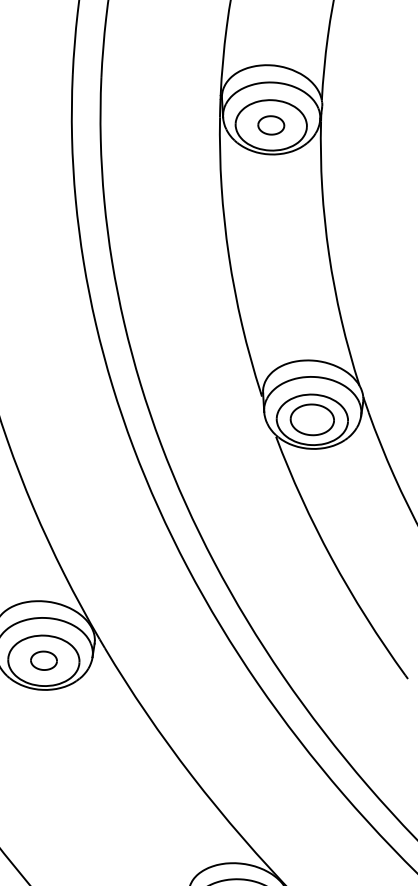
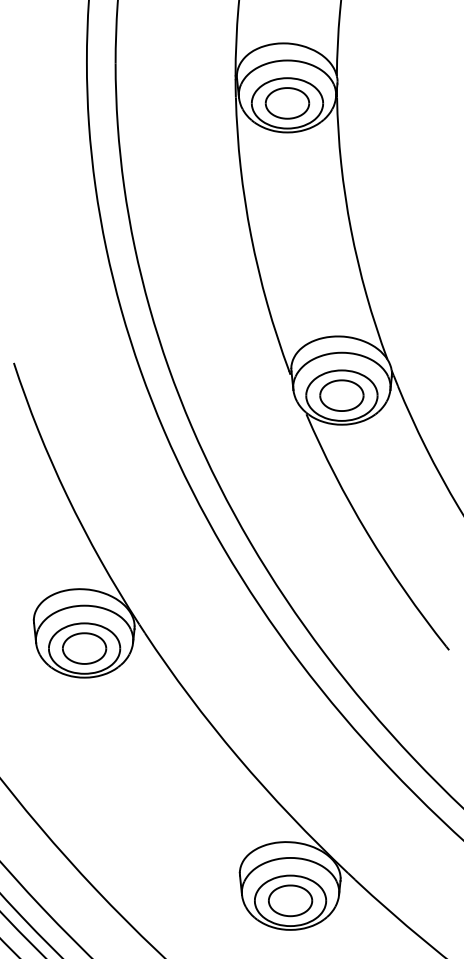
part: (271, 125) -> (287, 103), size x1.67
part: (43, 660) -> (84, 648), size x1.67

